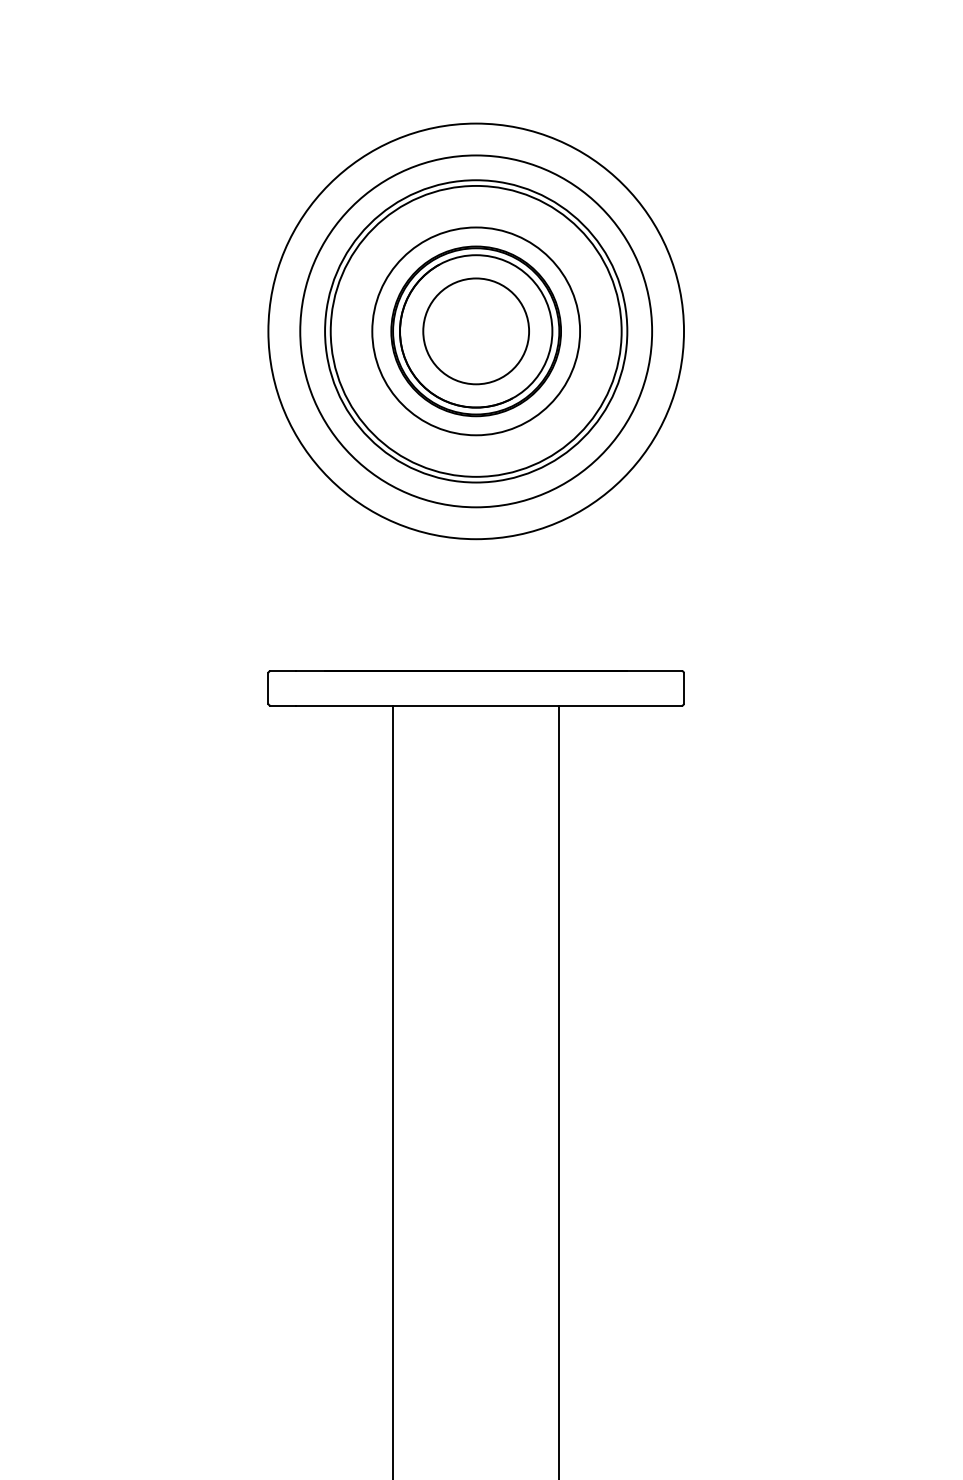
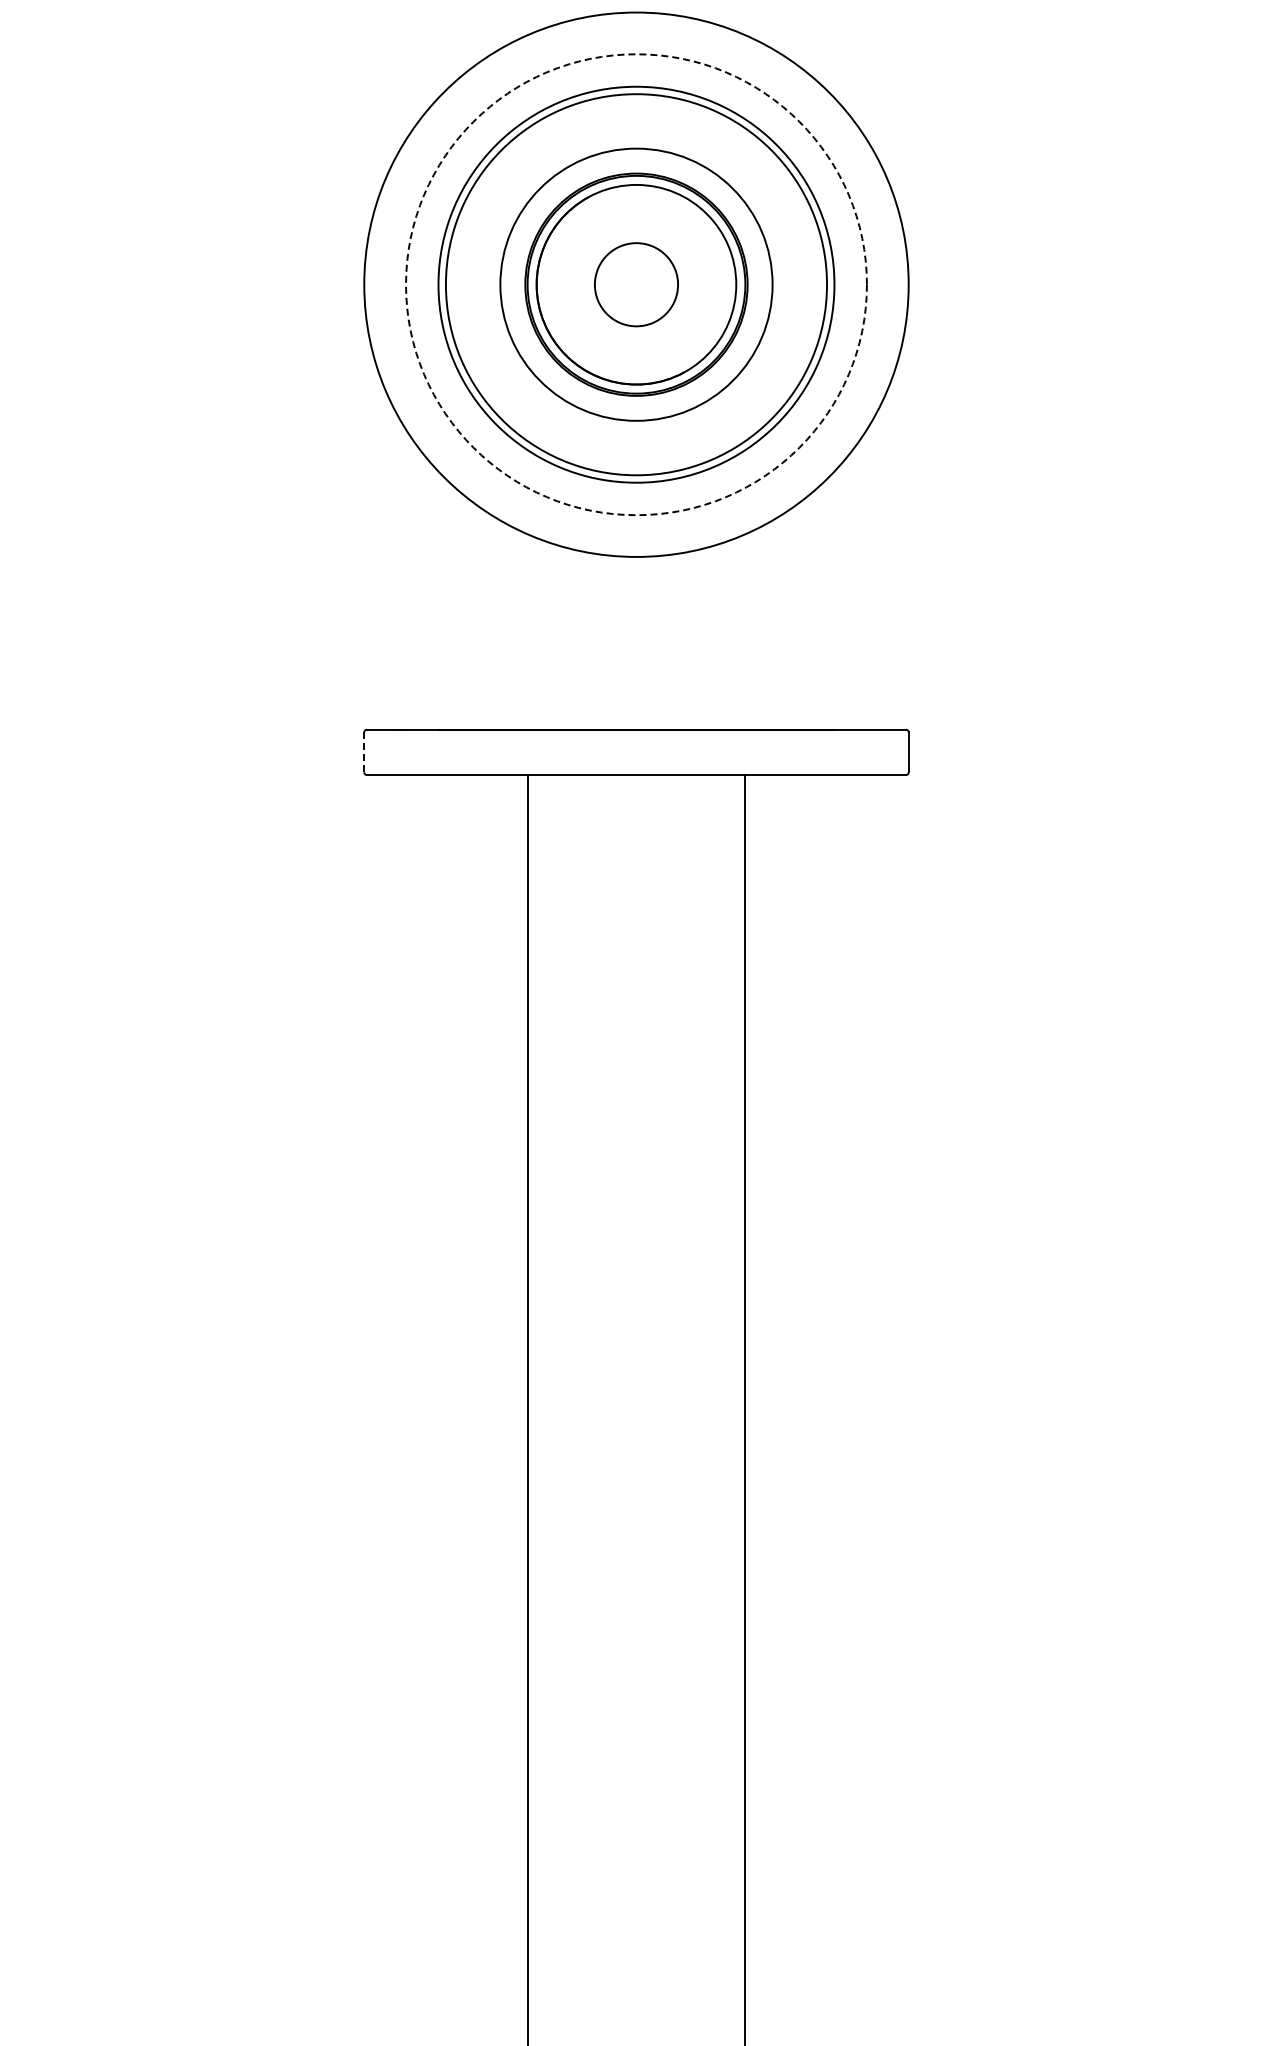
circle: (476, 331) -> (636, 284), size x0.6
circle: (476, 331) -> (636, 284), solid -> dashed
line: (268, 688) -> (364, 752), solid -> dashed

